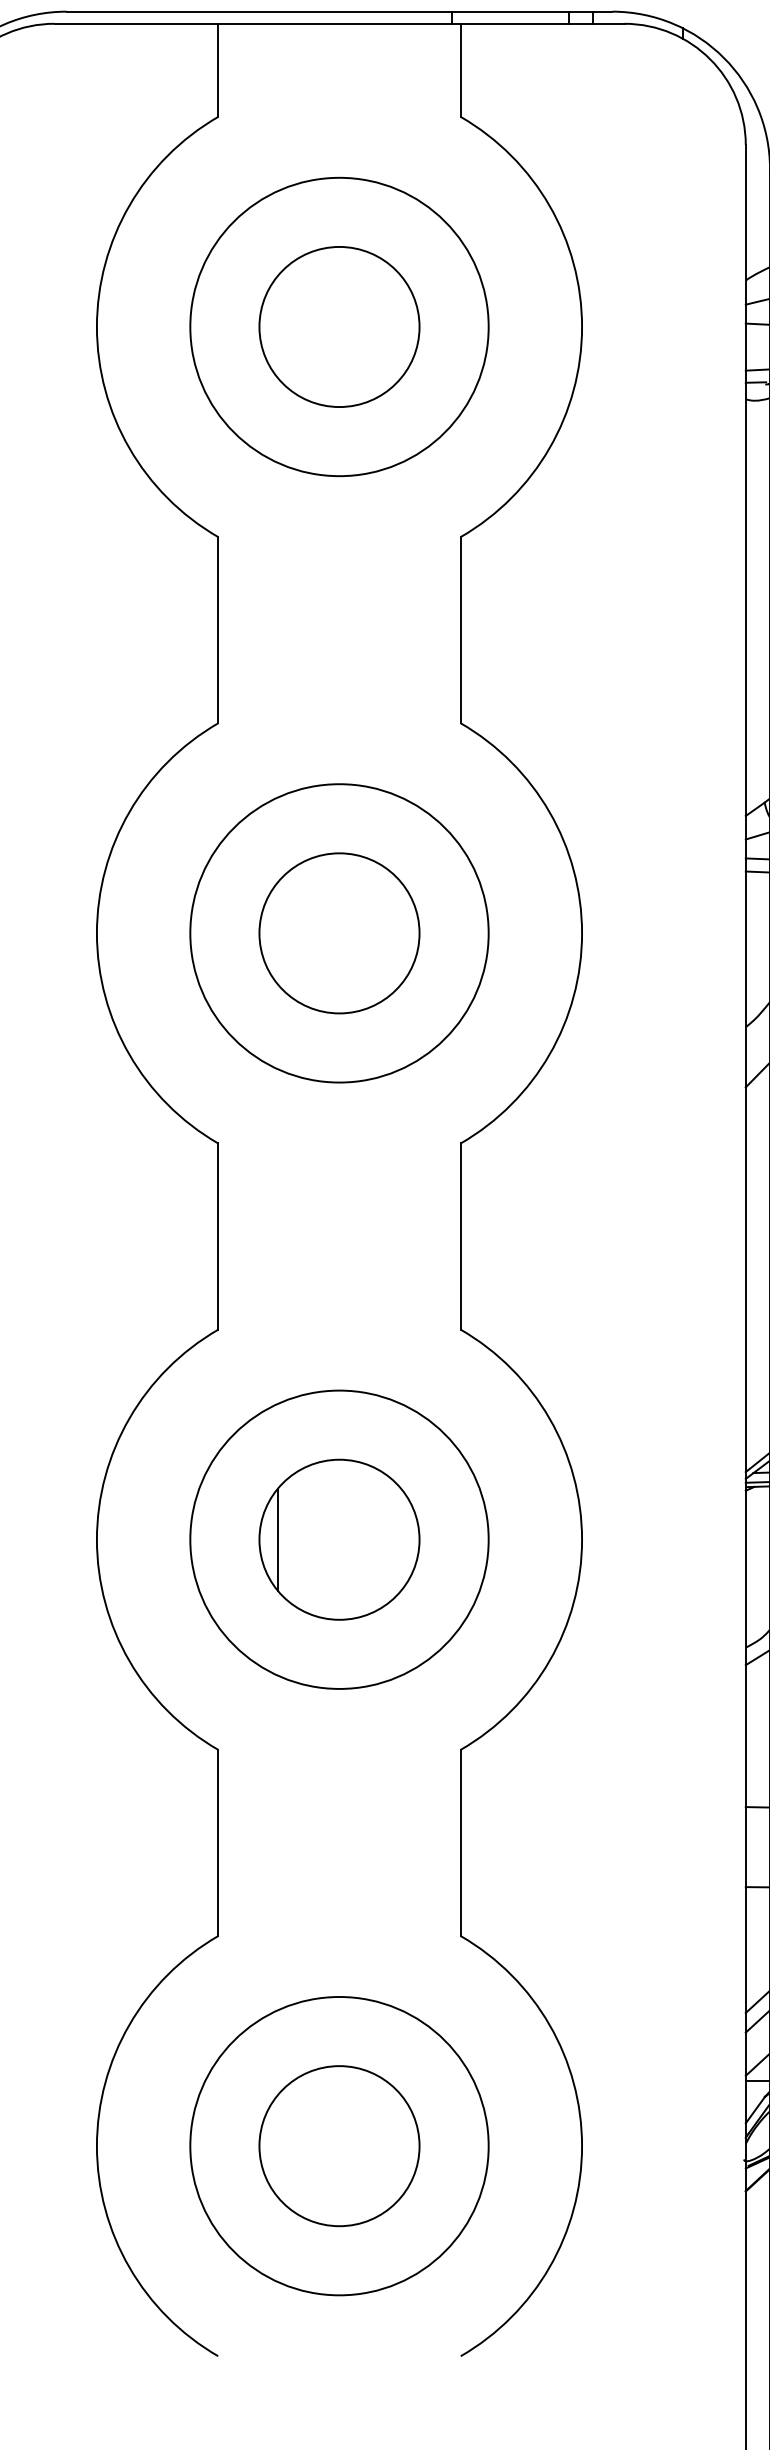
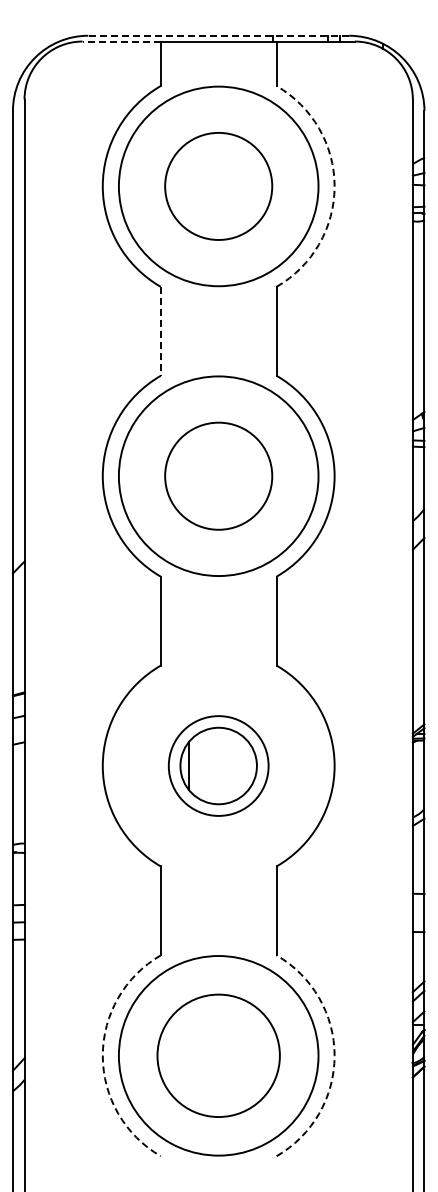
line: (339, 11) -> (218, 35), solid -> dashed
line: (136, 23) -> (121, 41), solid -> dashed
circle: (339, 327) -> (218, 186), size x1.4
circle: (339, 327) -> (218, 186), size x1.4
arc: (581, 327) -> (334, 186), solid -> dashed
line: (217, 630) -> (160, 331), solid -> dashed
circle: (339, 931) -> (218, 475), size x1.4
circle: (339, 931) -> (218, 475), size x1.4
circle: (339, 1538) -> (218, 765), size x0.7
arc: (96, 2145) -> (102, 1055), solid -> dashed
circle: (339, 2145) -> (218, 1055), size x1.4
circle: (339, 2145) -> (218, 1055), size x1.6
arc: (581, 2145) -> (334, 1055), solid -> dashed

